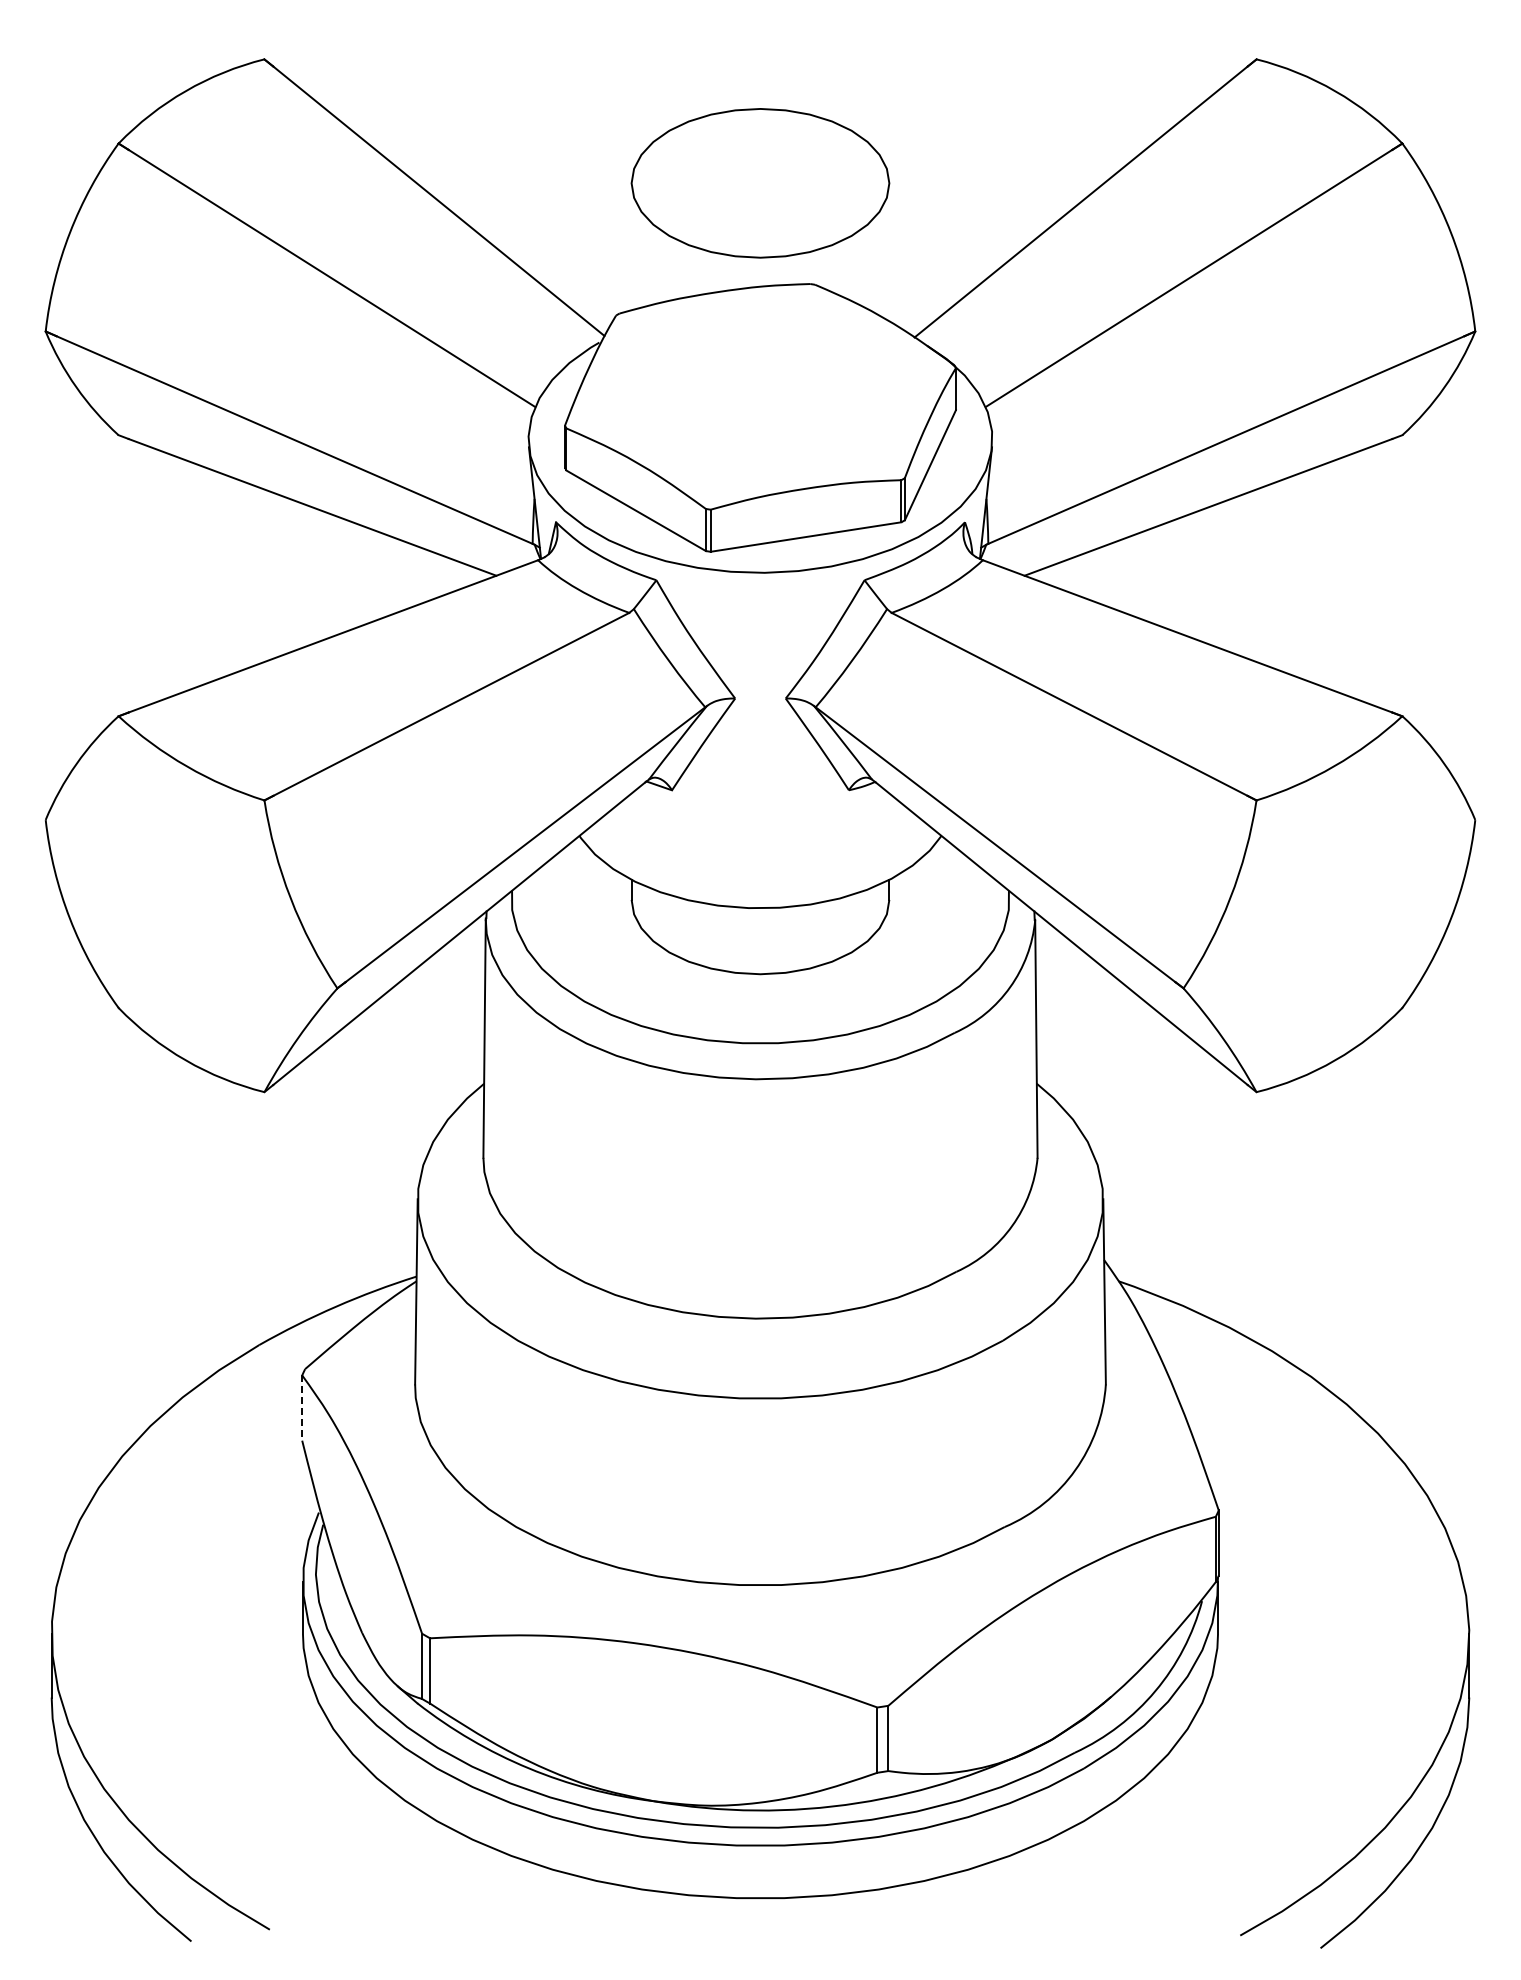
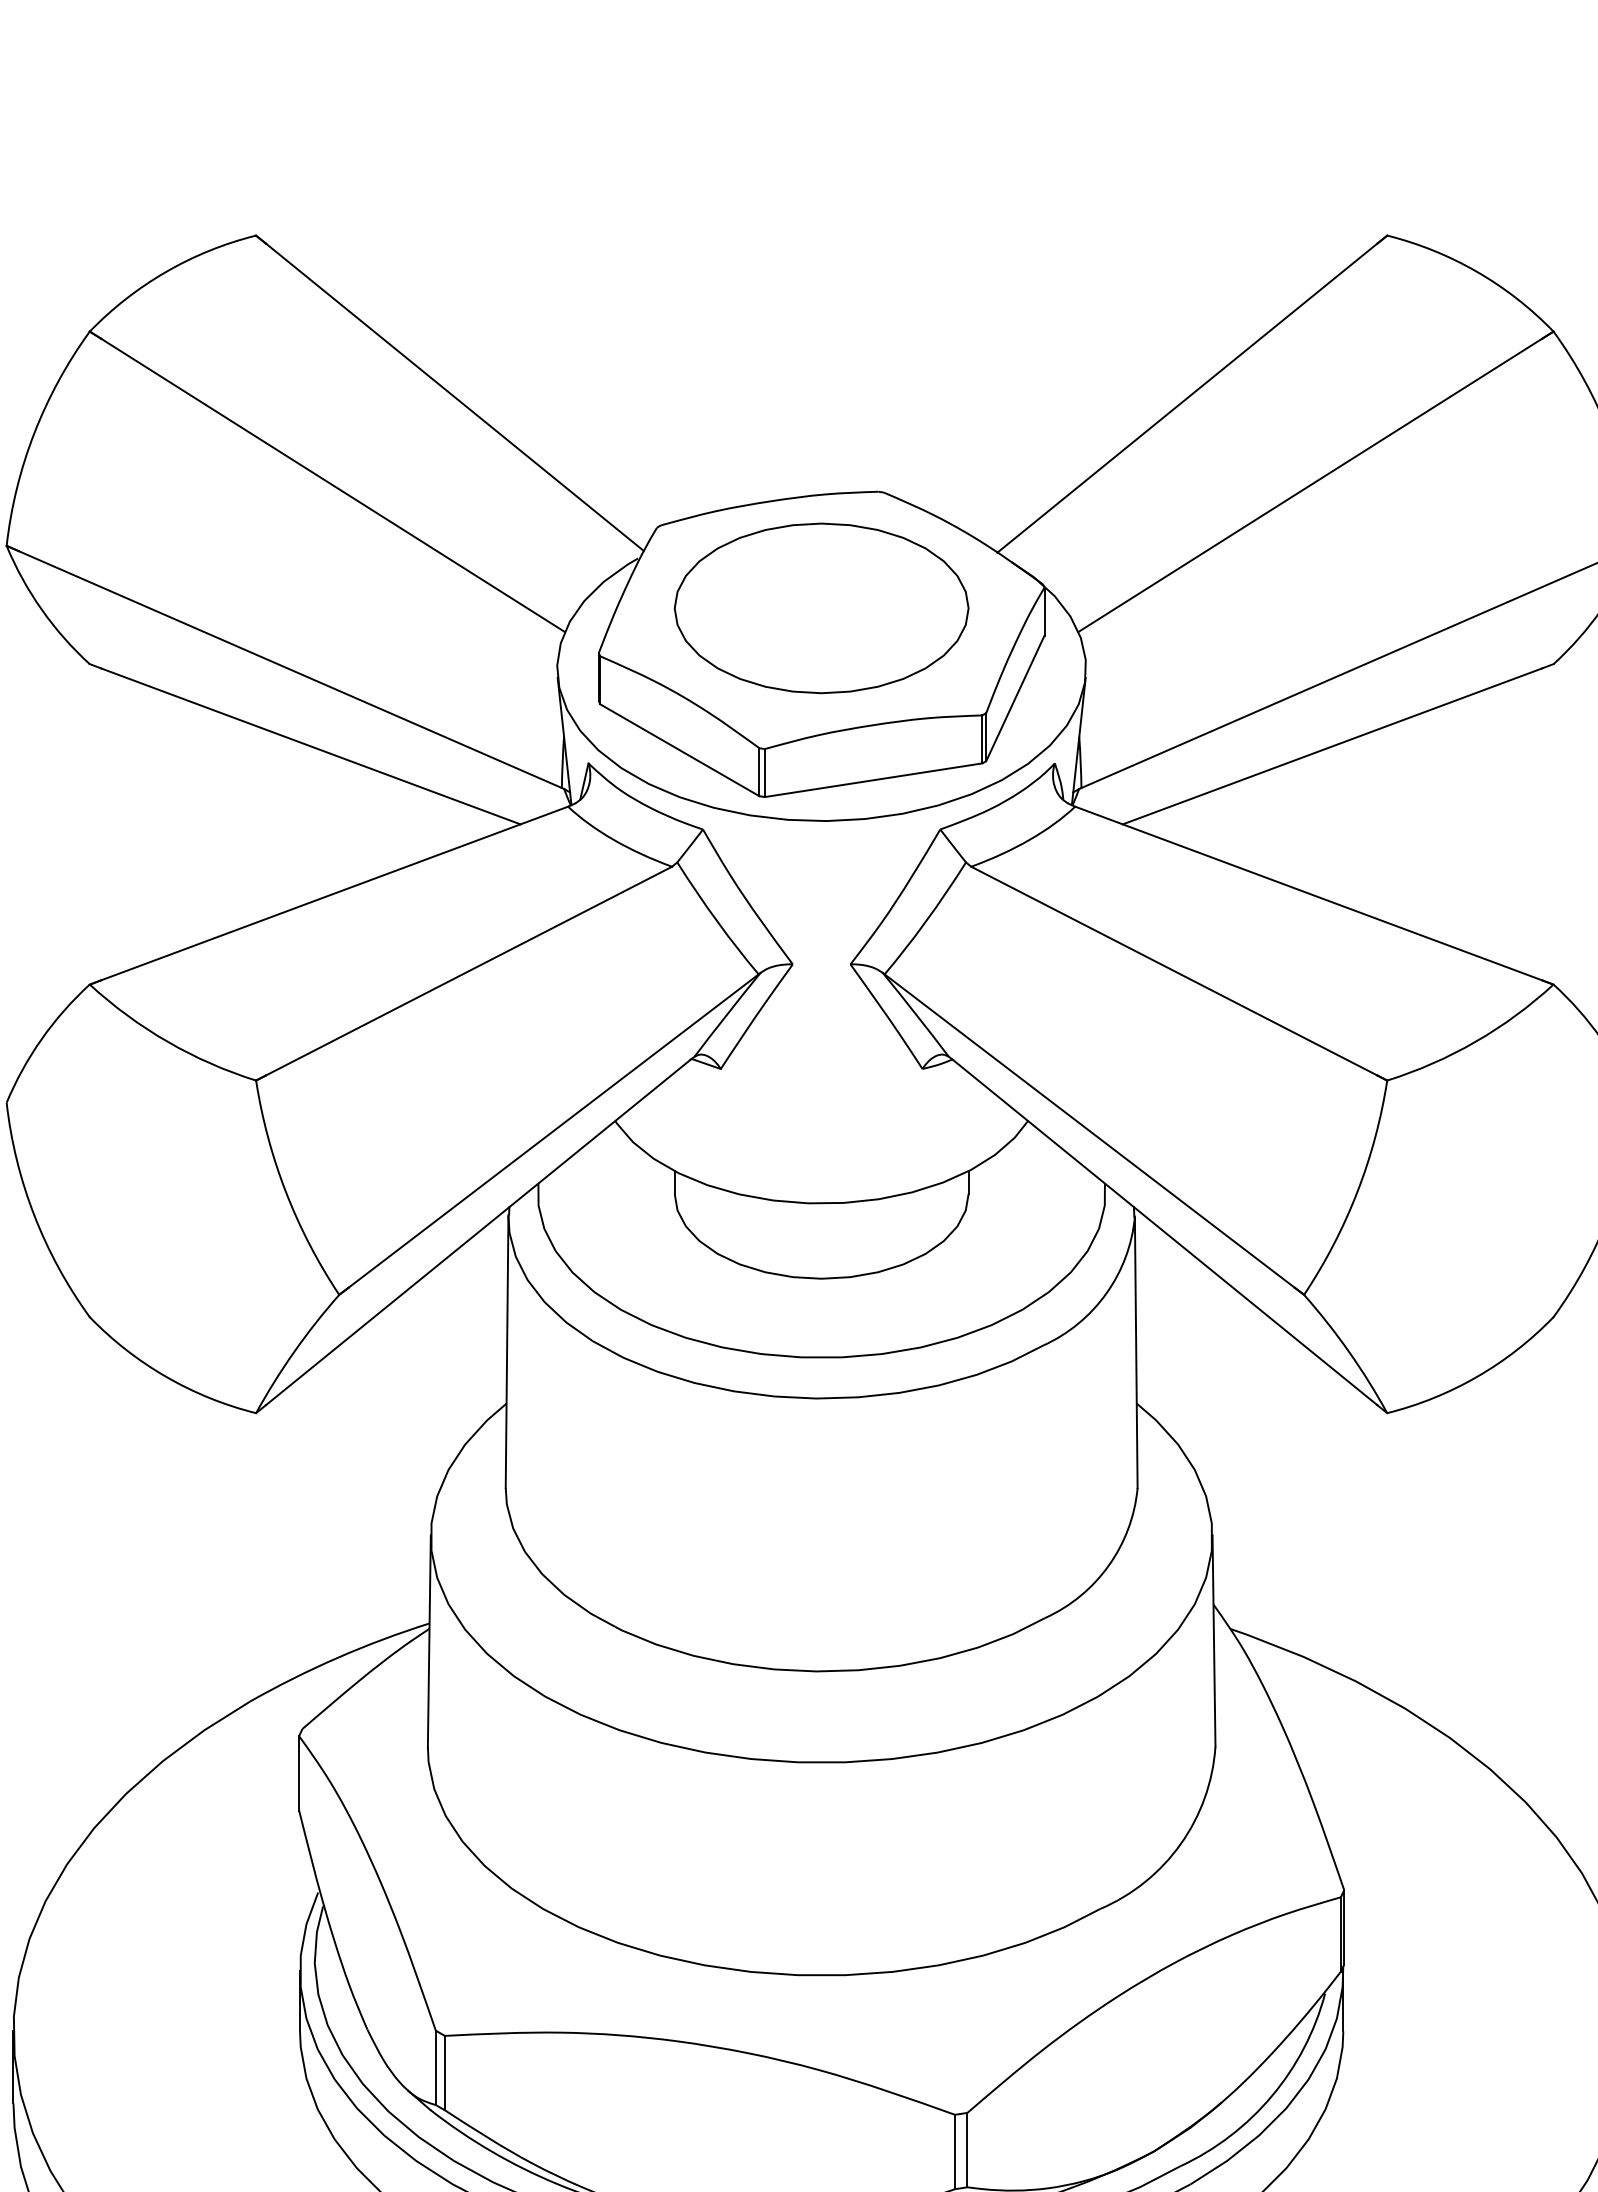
part: (760, 183) -> (821, 608), moved
line: (302, 1408) -> (299, 1773), dashed -> solid

